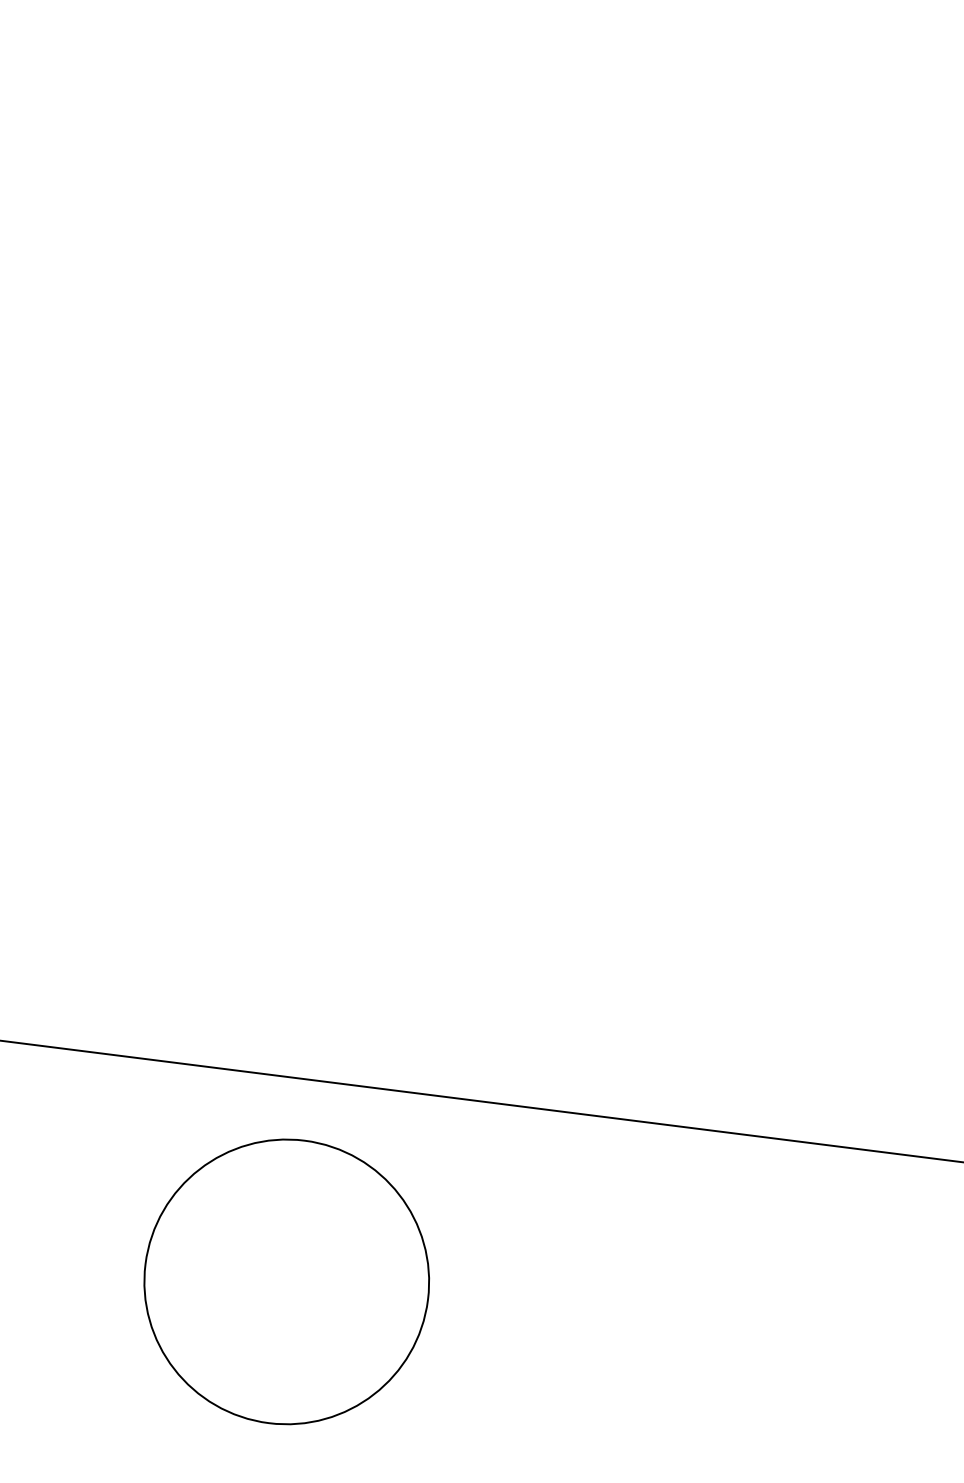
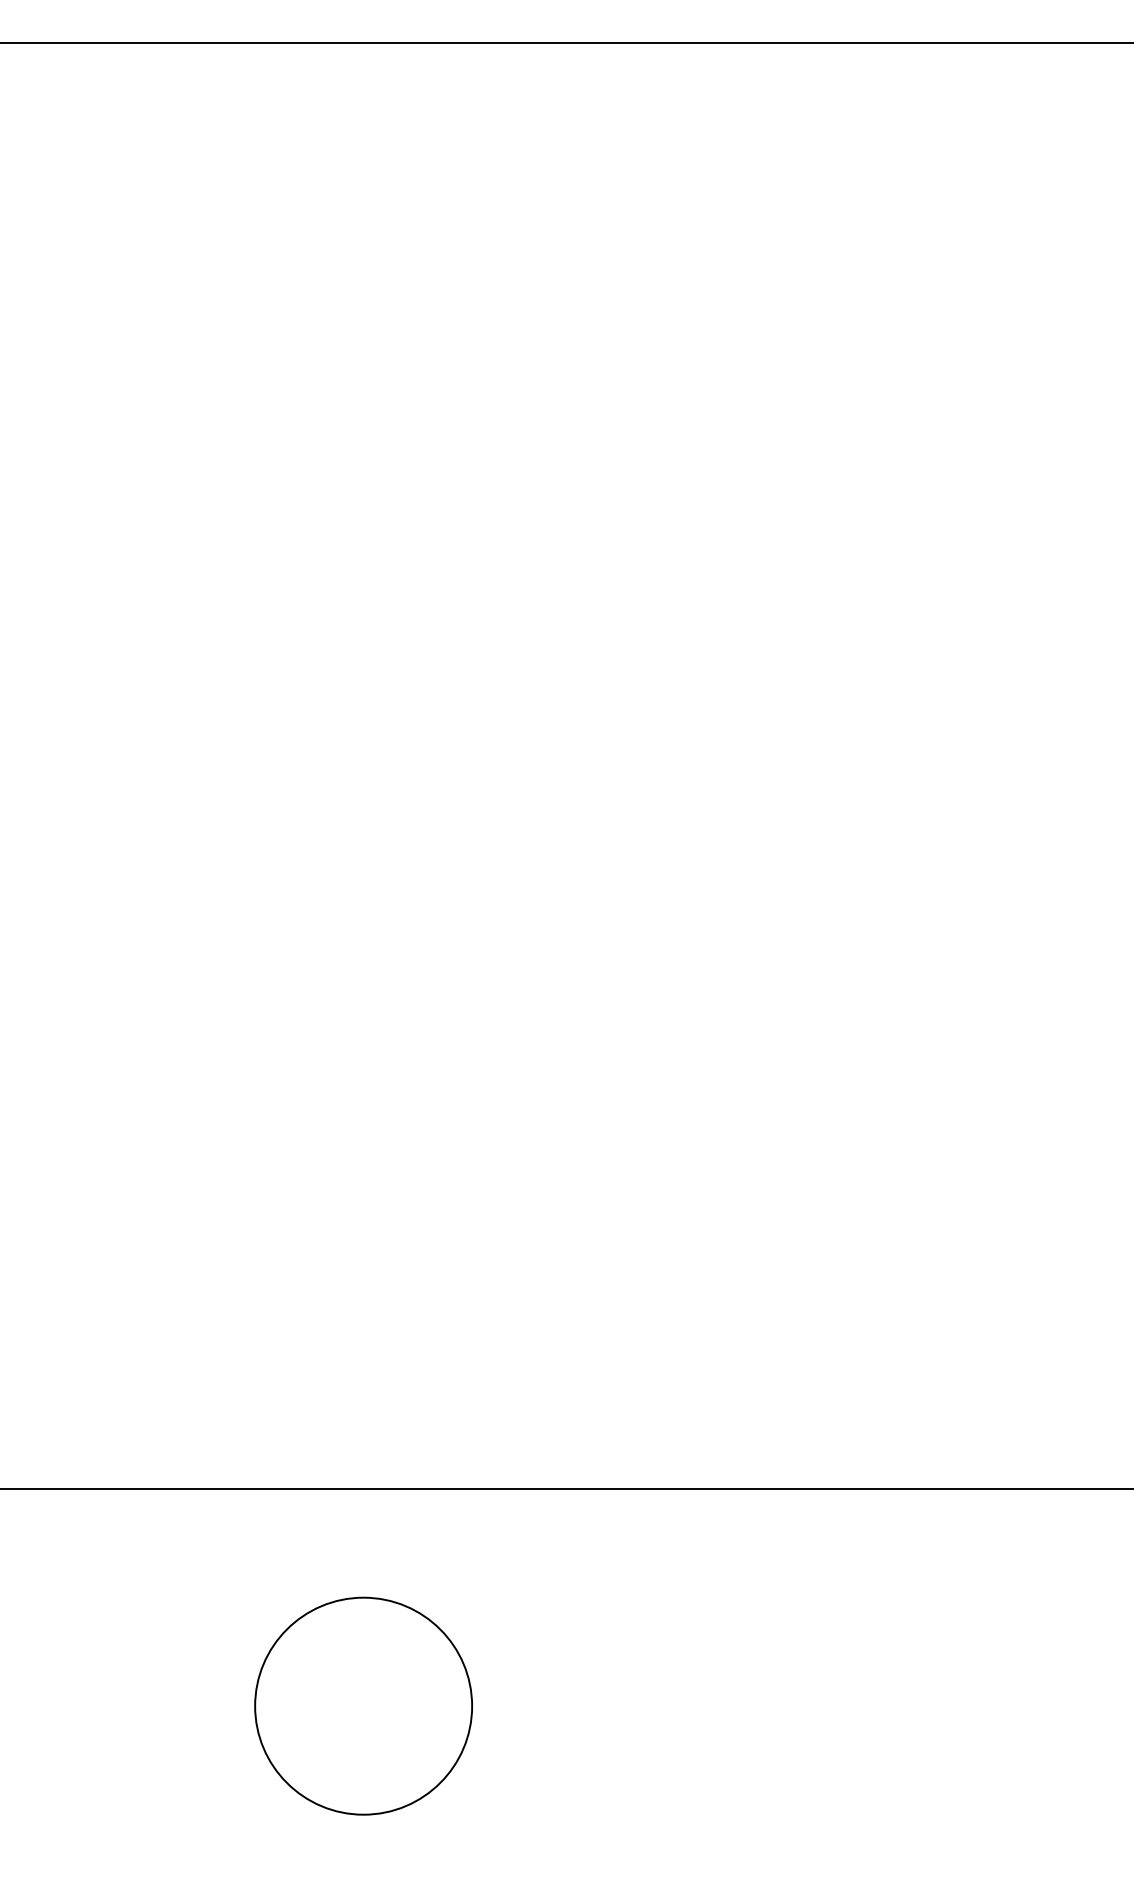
circle: (286, 1281) -> (363, 1705), size x0.71

